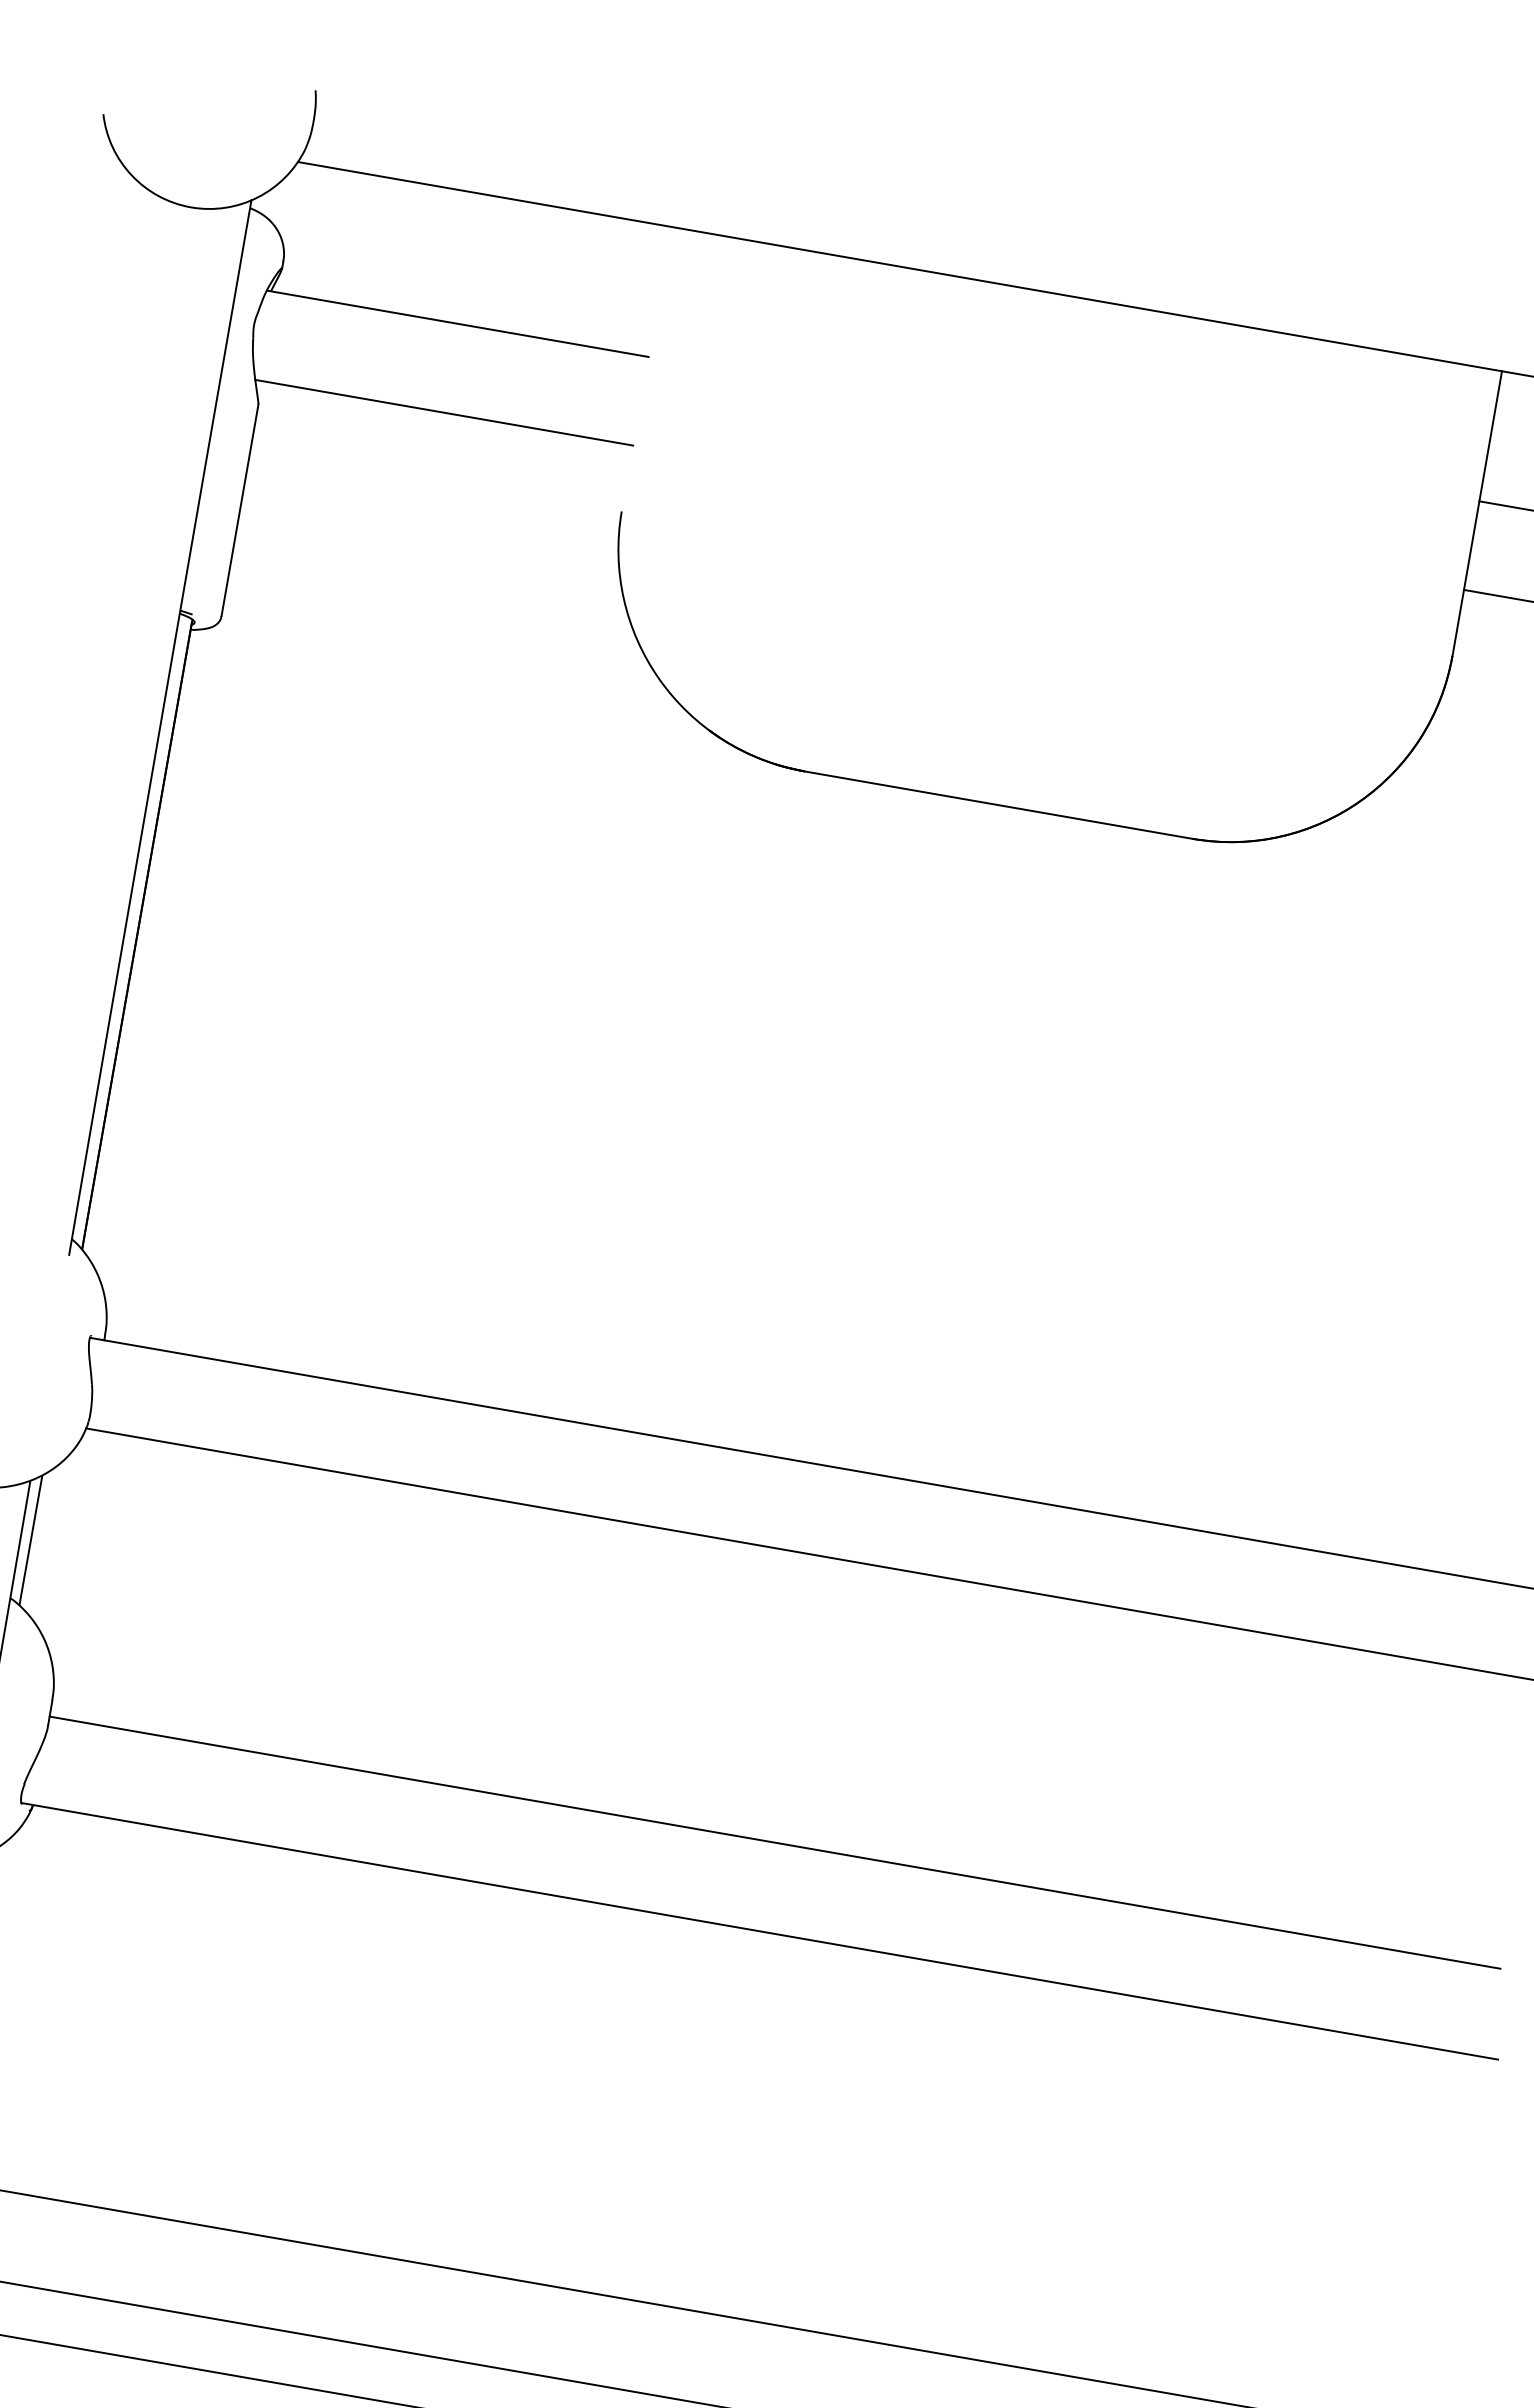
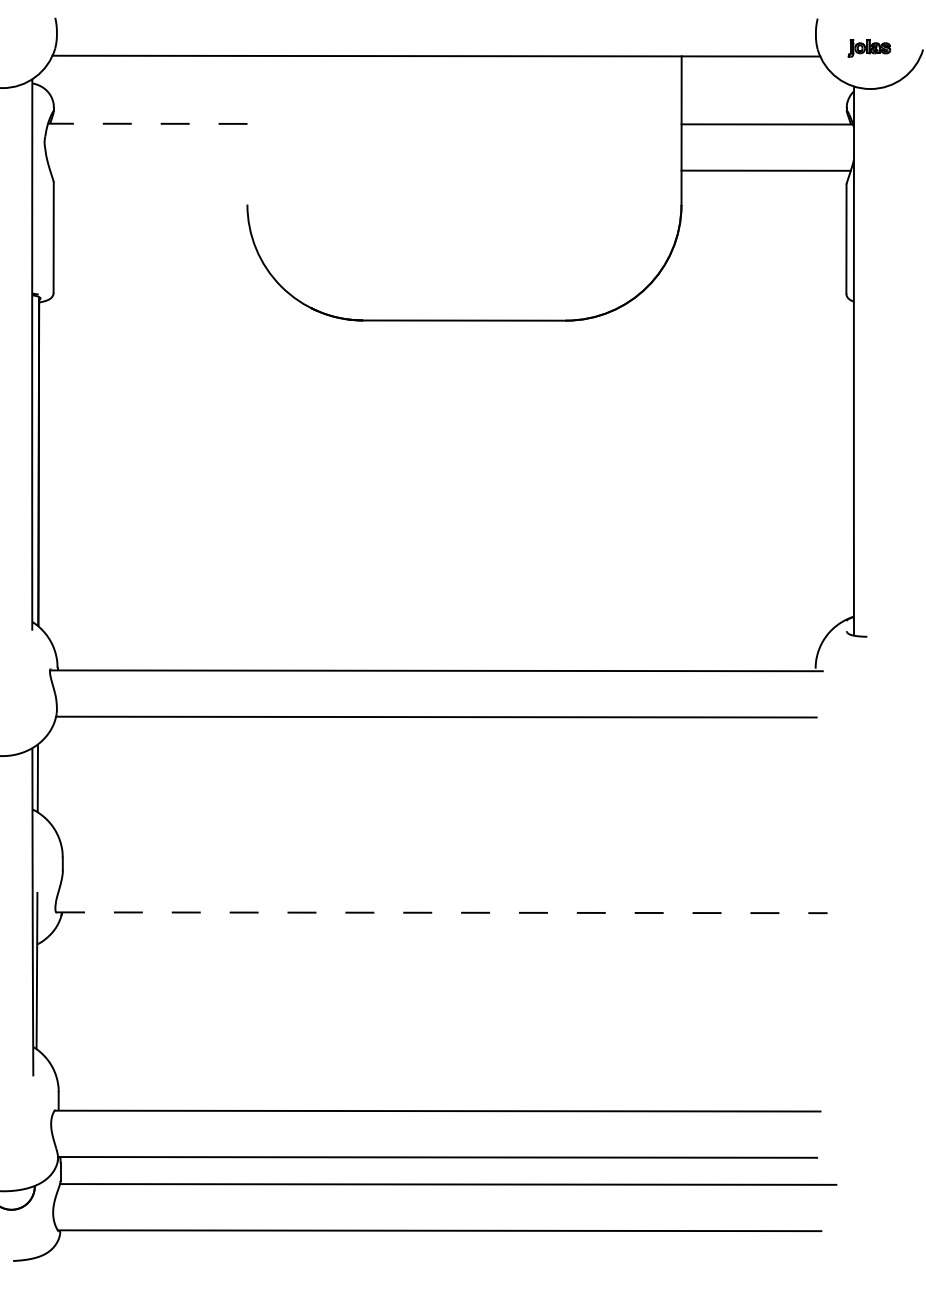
line: (457, 323) -> (147, 123), solid -> dashed
line: (443, 413) -> (148, 170), removed
line: (774, 1842) -> (441, 866), removed
line: (759, 1930) -> (441, 912), solid -> dashed

